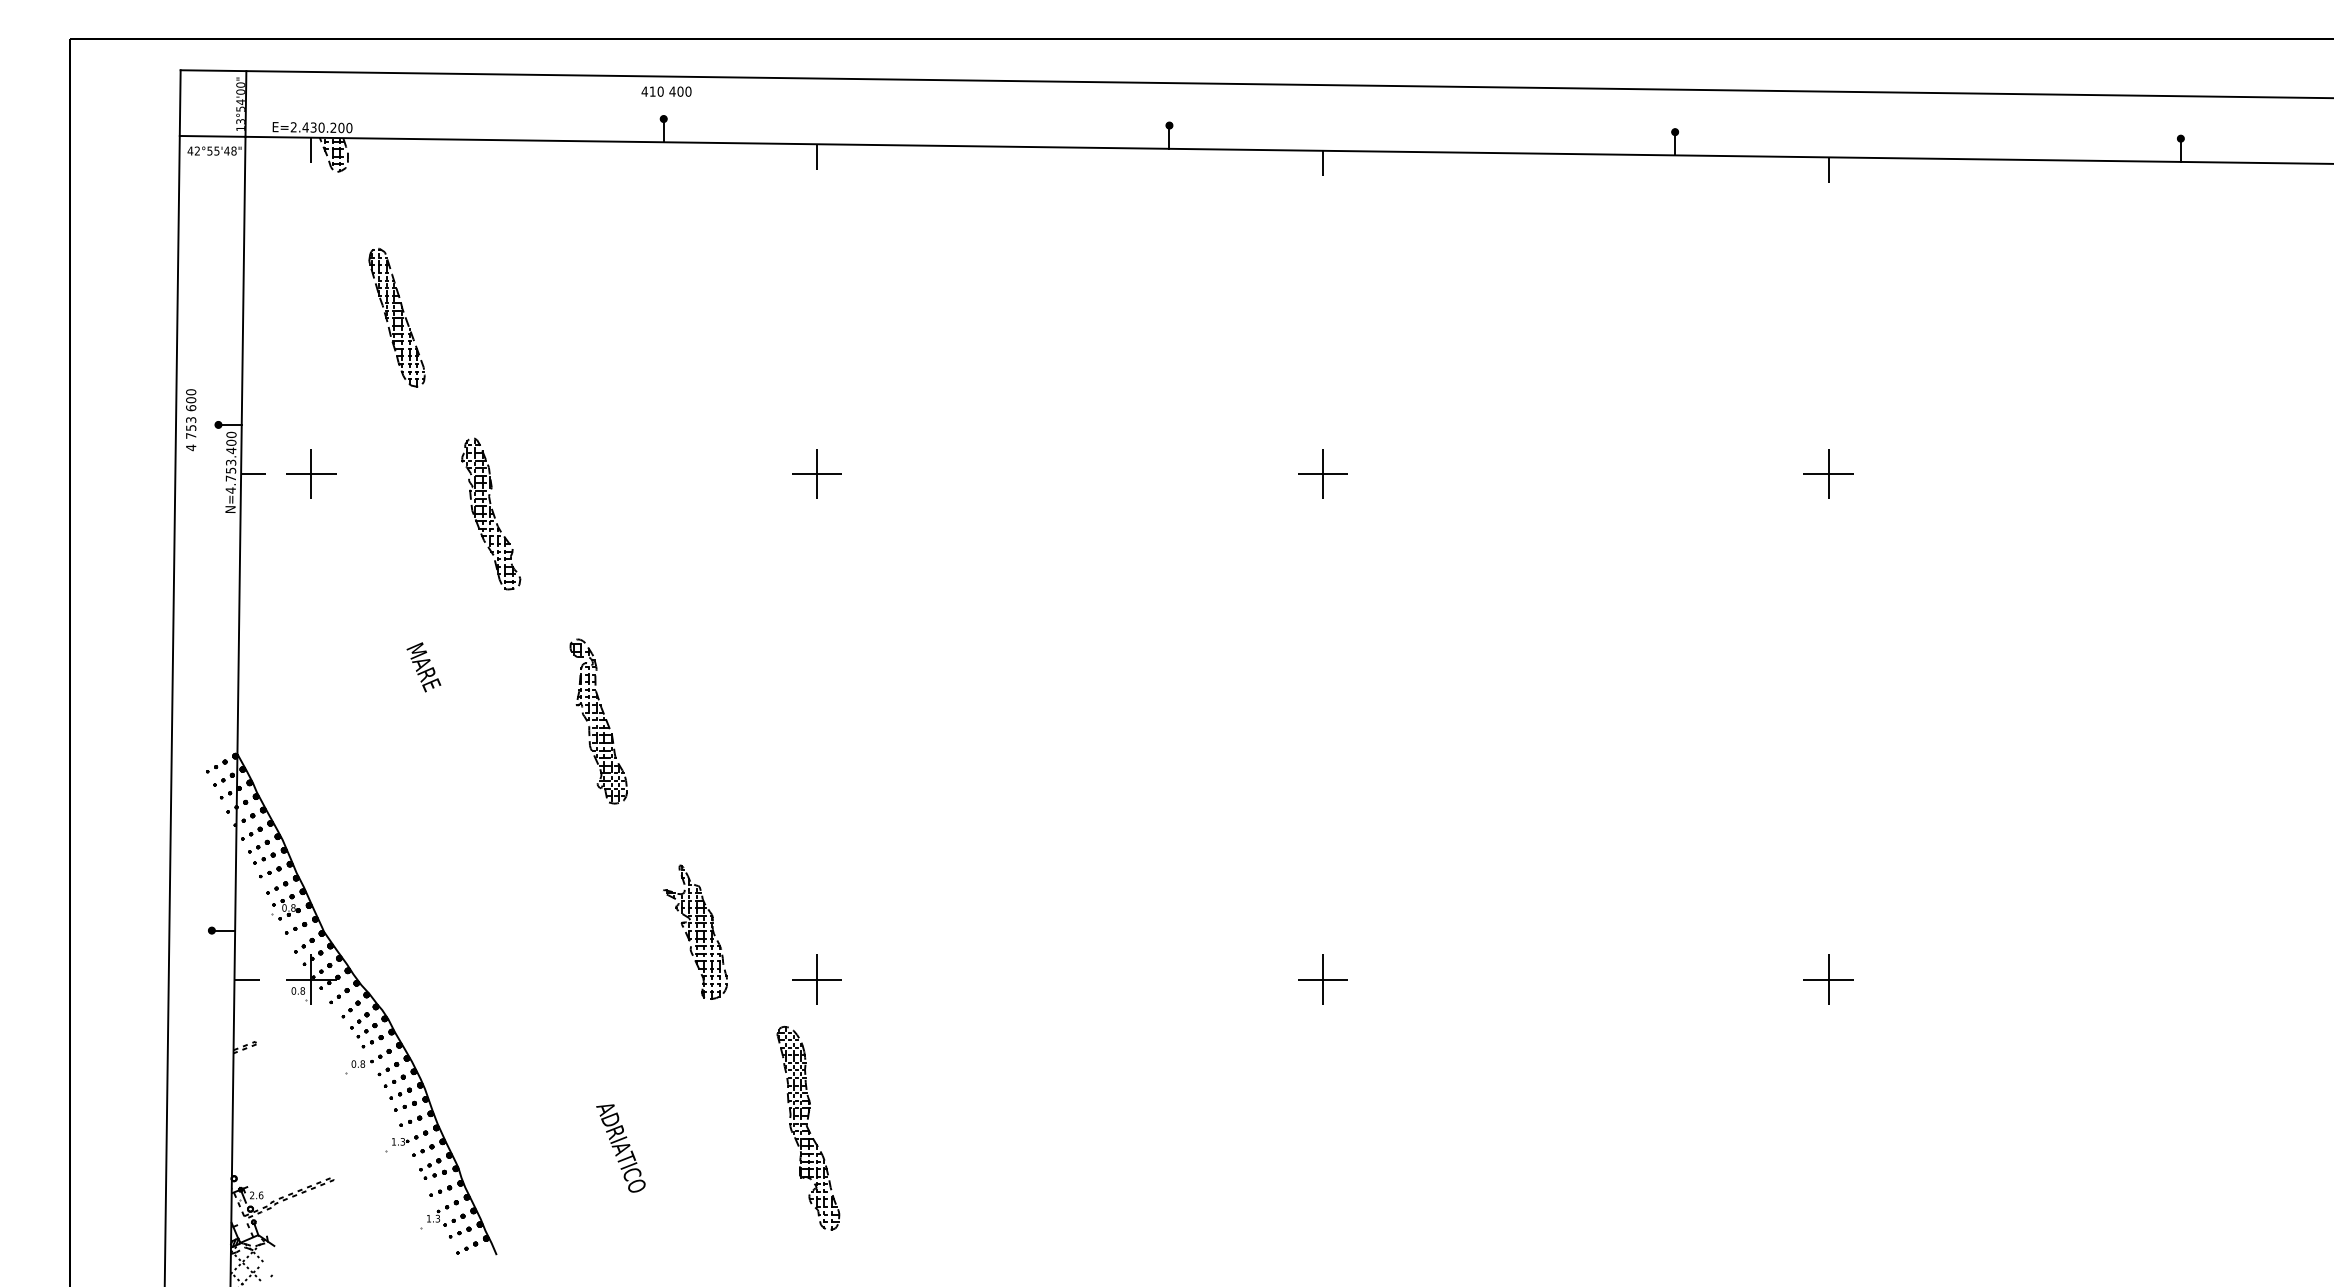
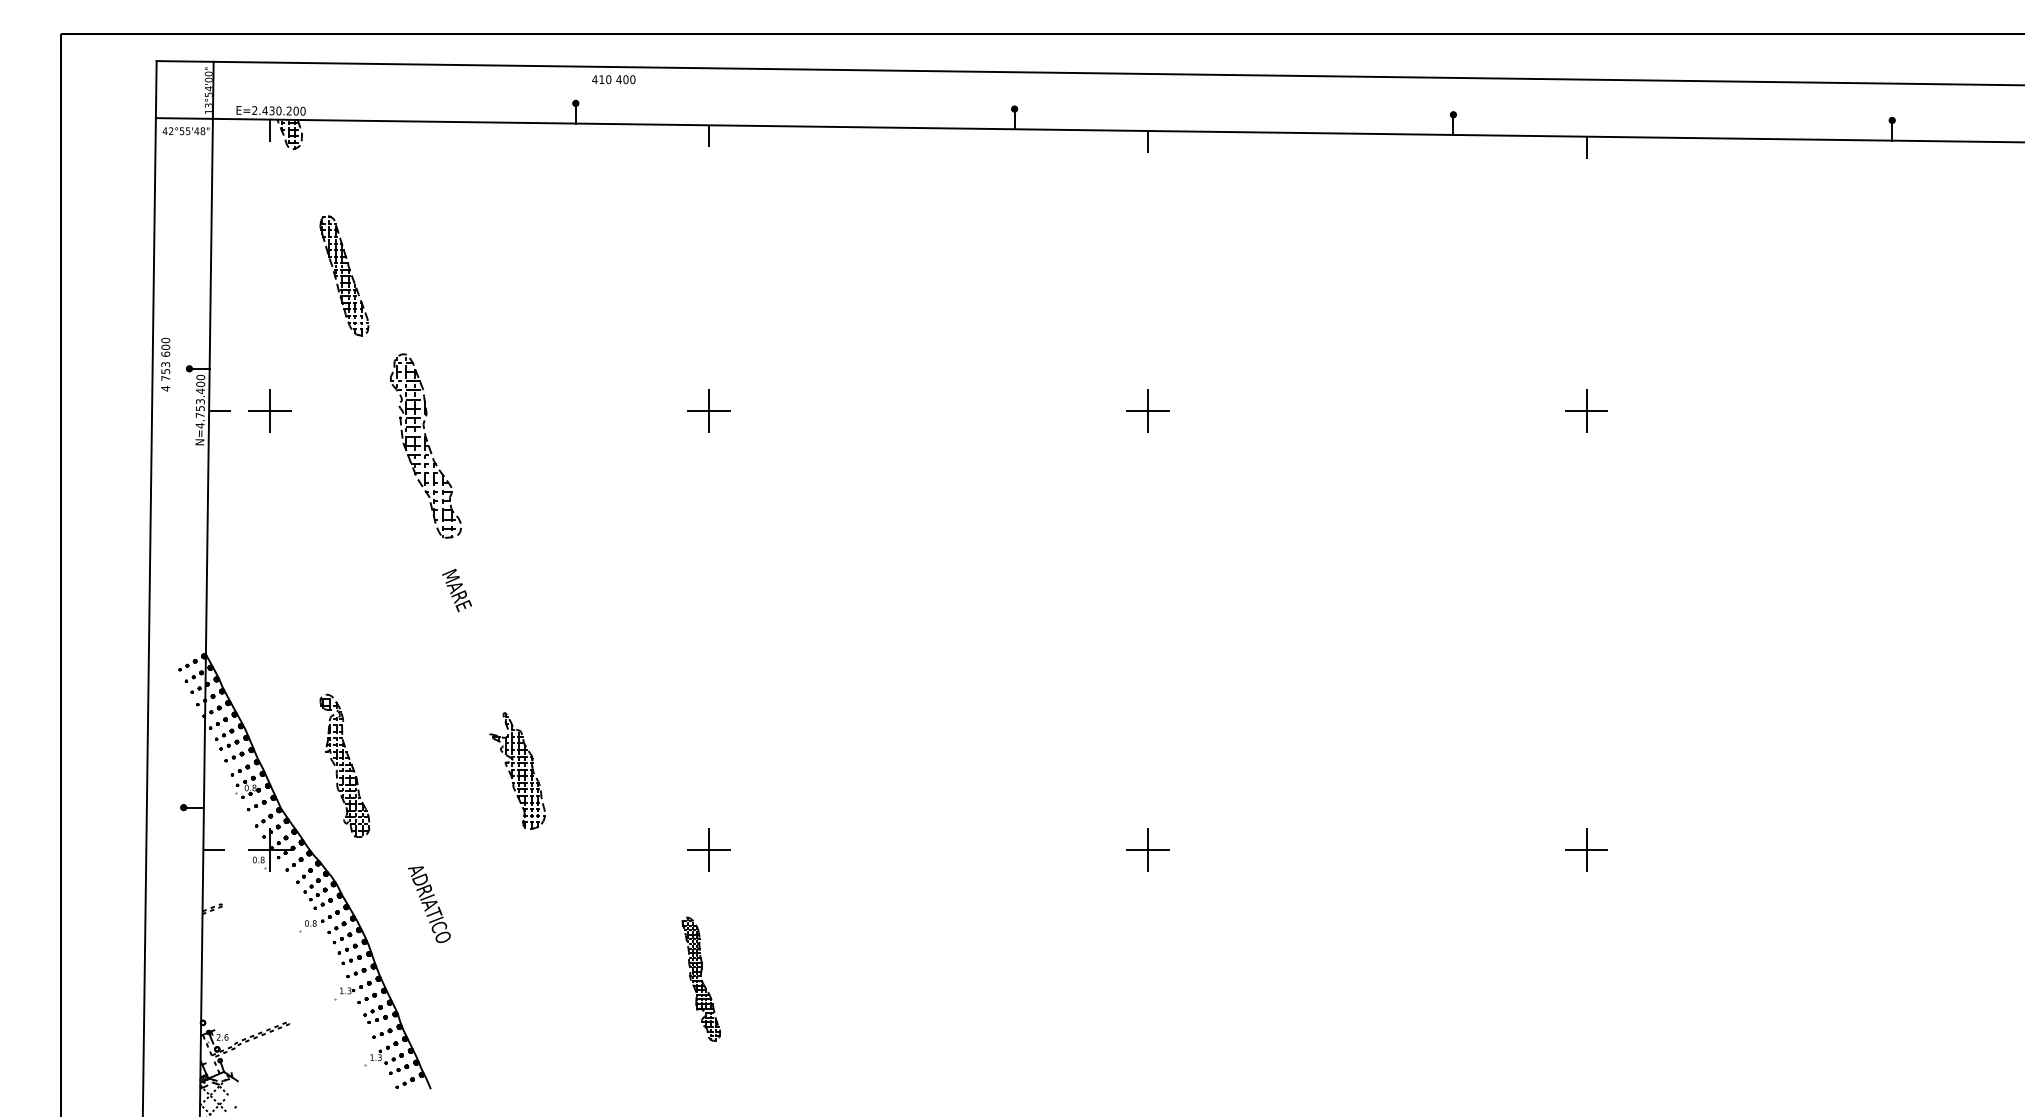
text: (666, 91) -> (613, 79), moved
part: (491, 513) -> (426, 445), size x1.4
text: (423, 667) -> (456, 590), moved
part: (598, 721) -> (344, 765), moved
part: (695, 931) -> (517, 770), moved
part: (808, 1128) -> (701, 979), size x0.7
text: (620, 1148) -> (428, 904), moved

